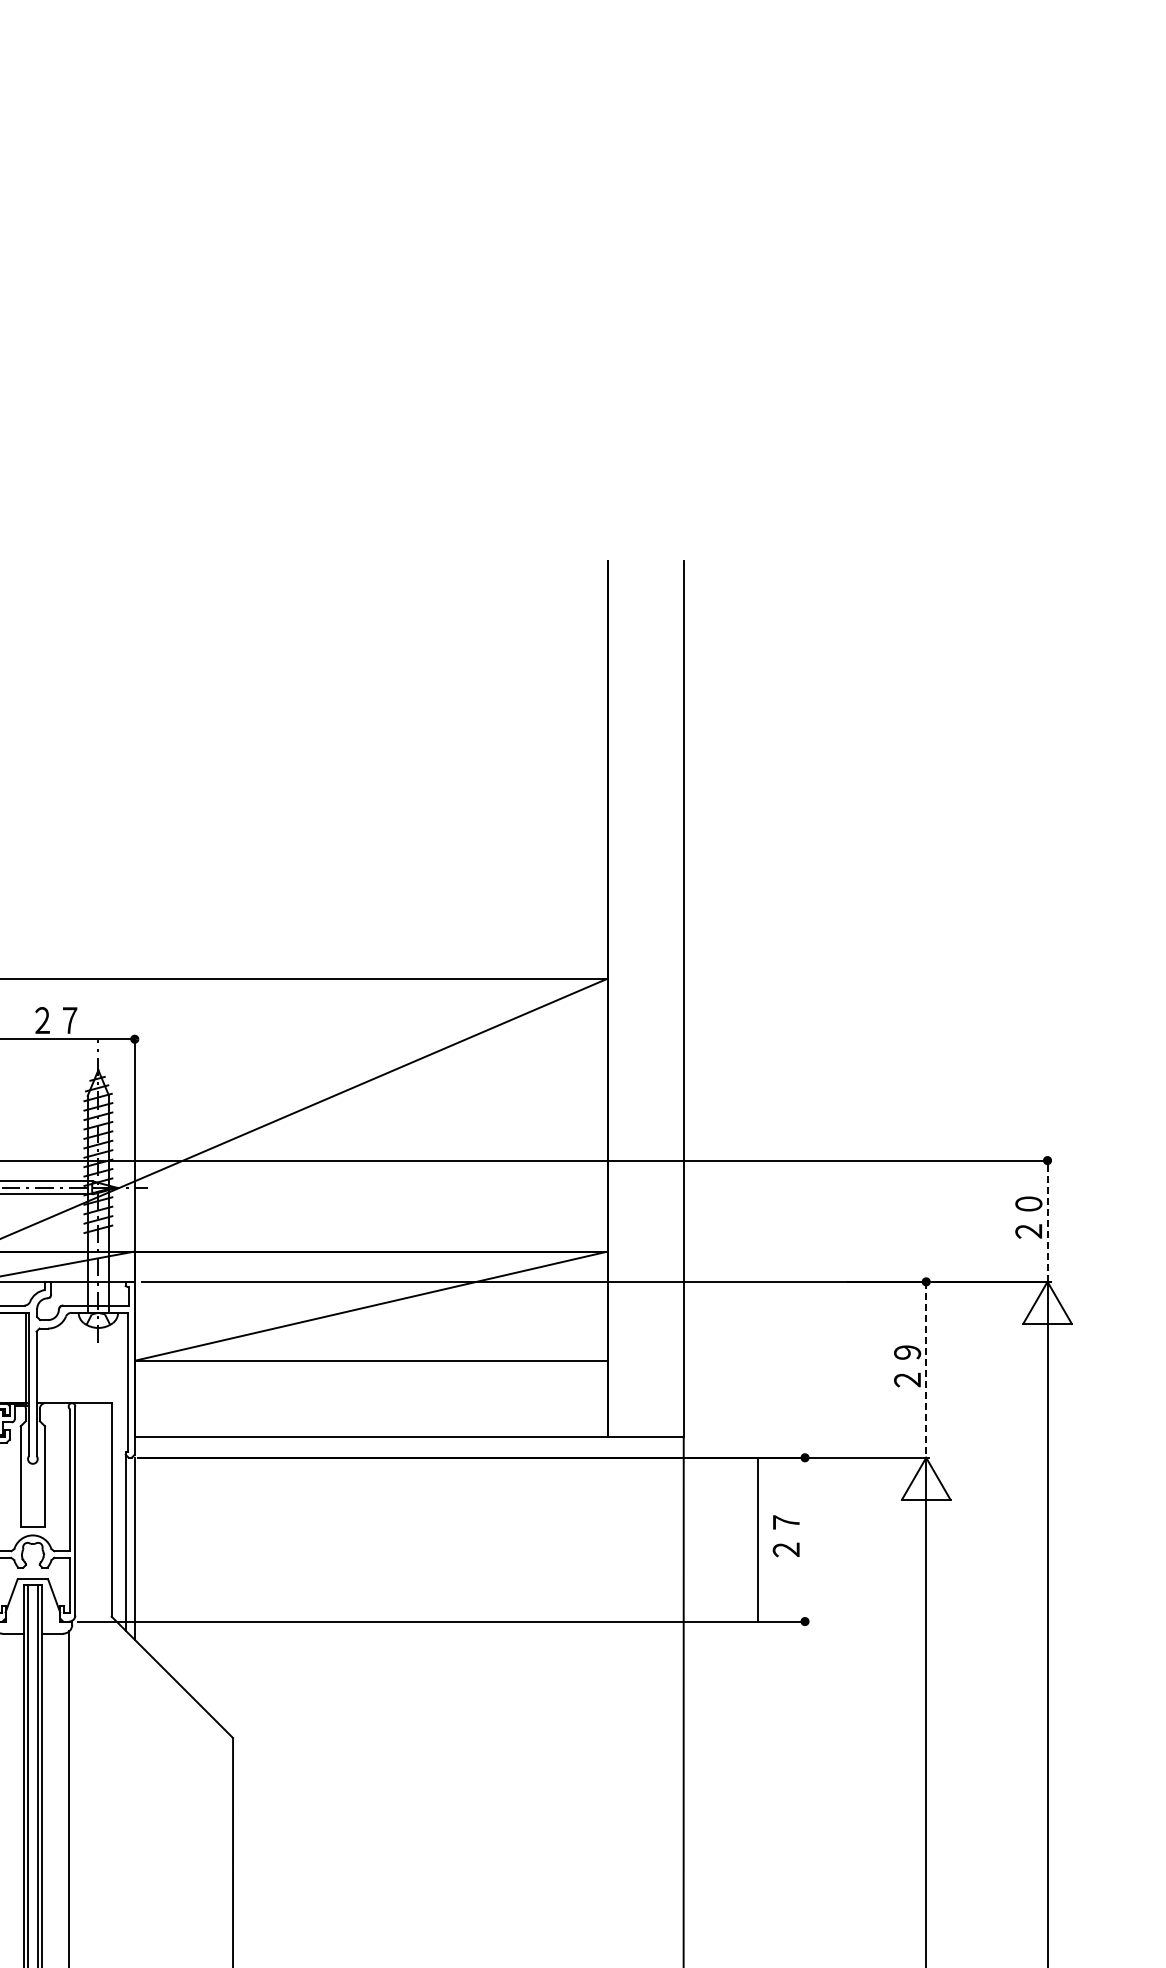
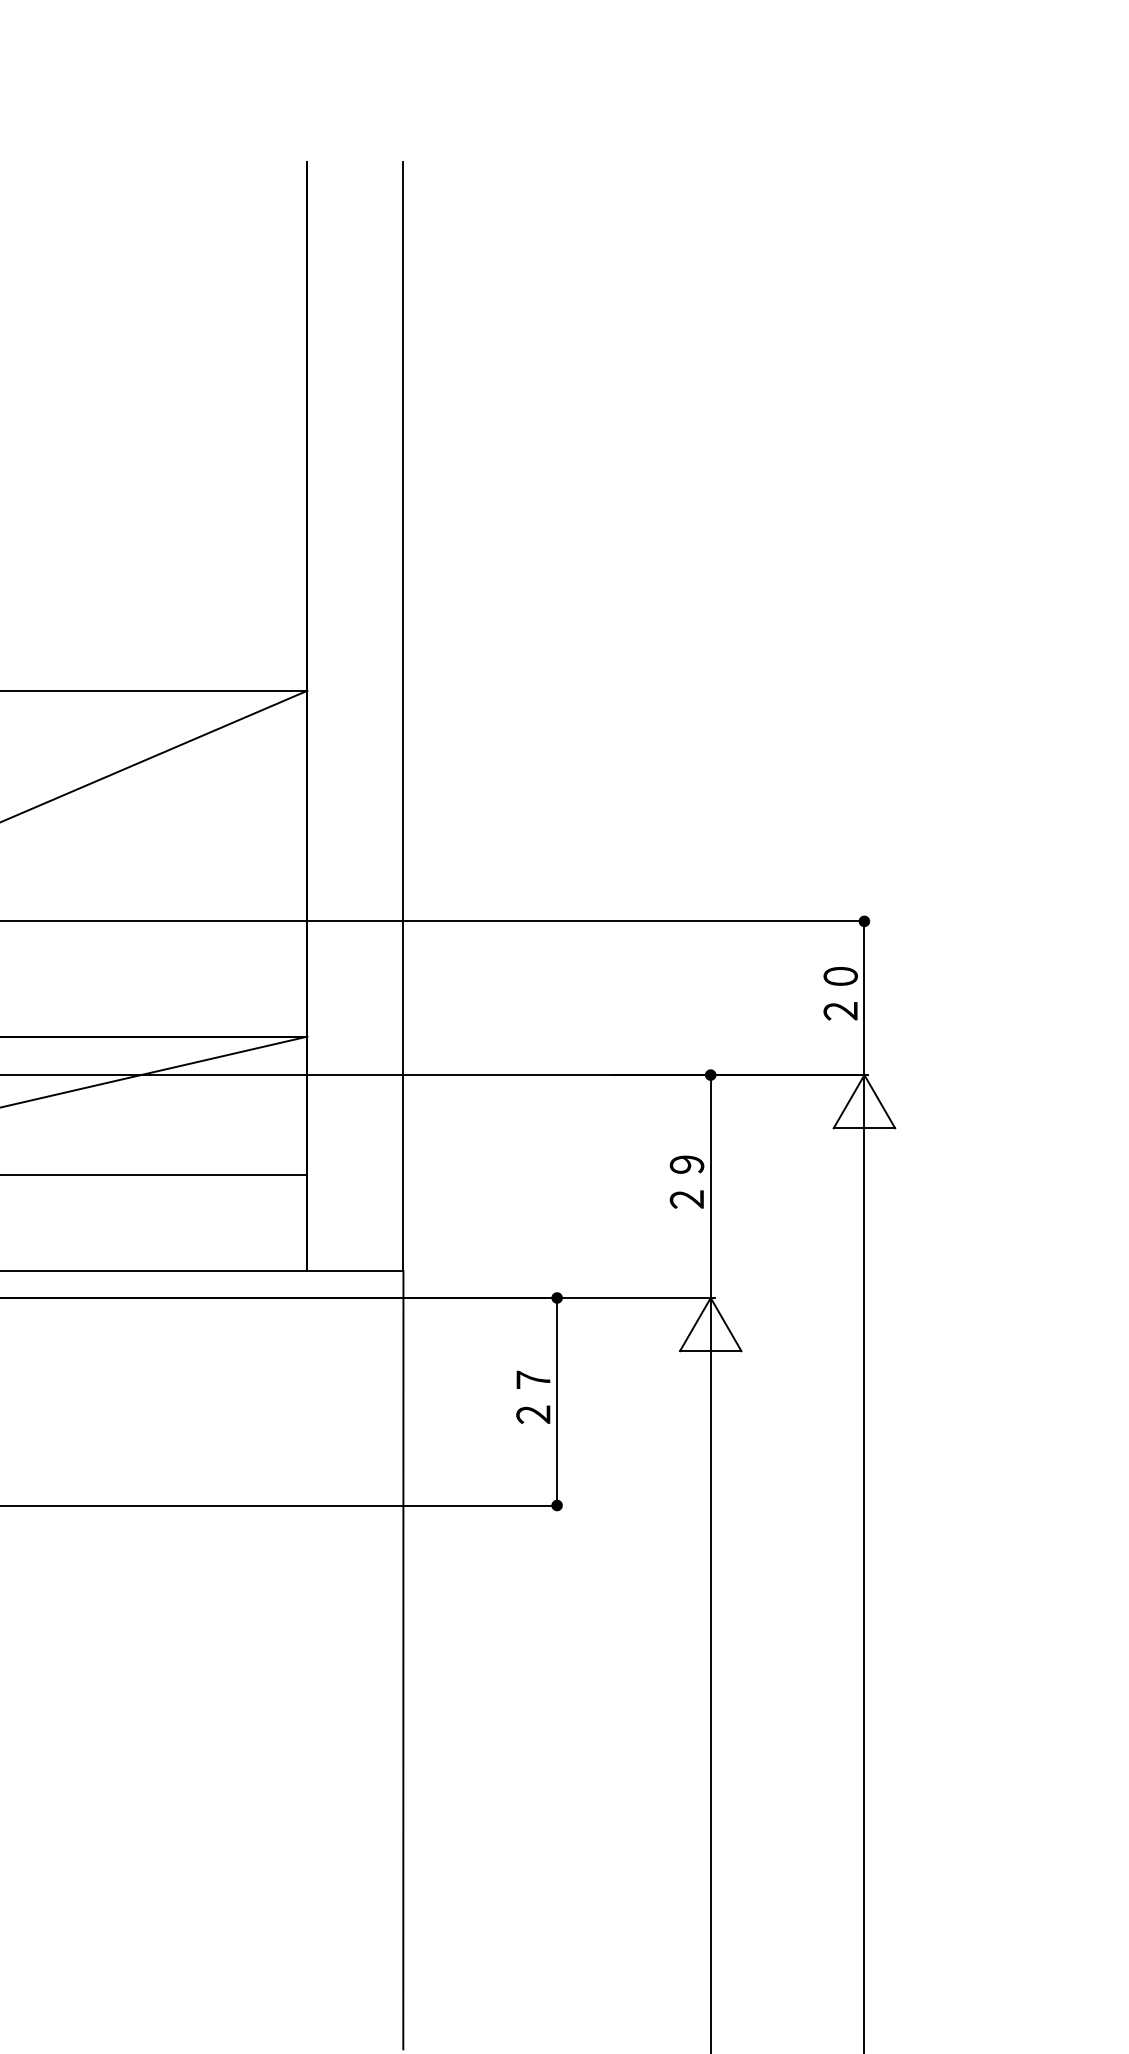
line: (1047, 1221) -> (864, 998), dashed -> solid
line: (926, 1369) -> (711, 1186), dashed -> solid
line: (758, 1539) -> (557, 1401), moved

